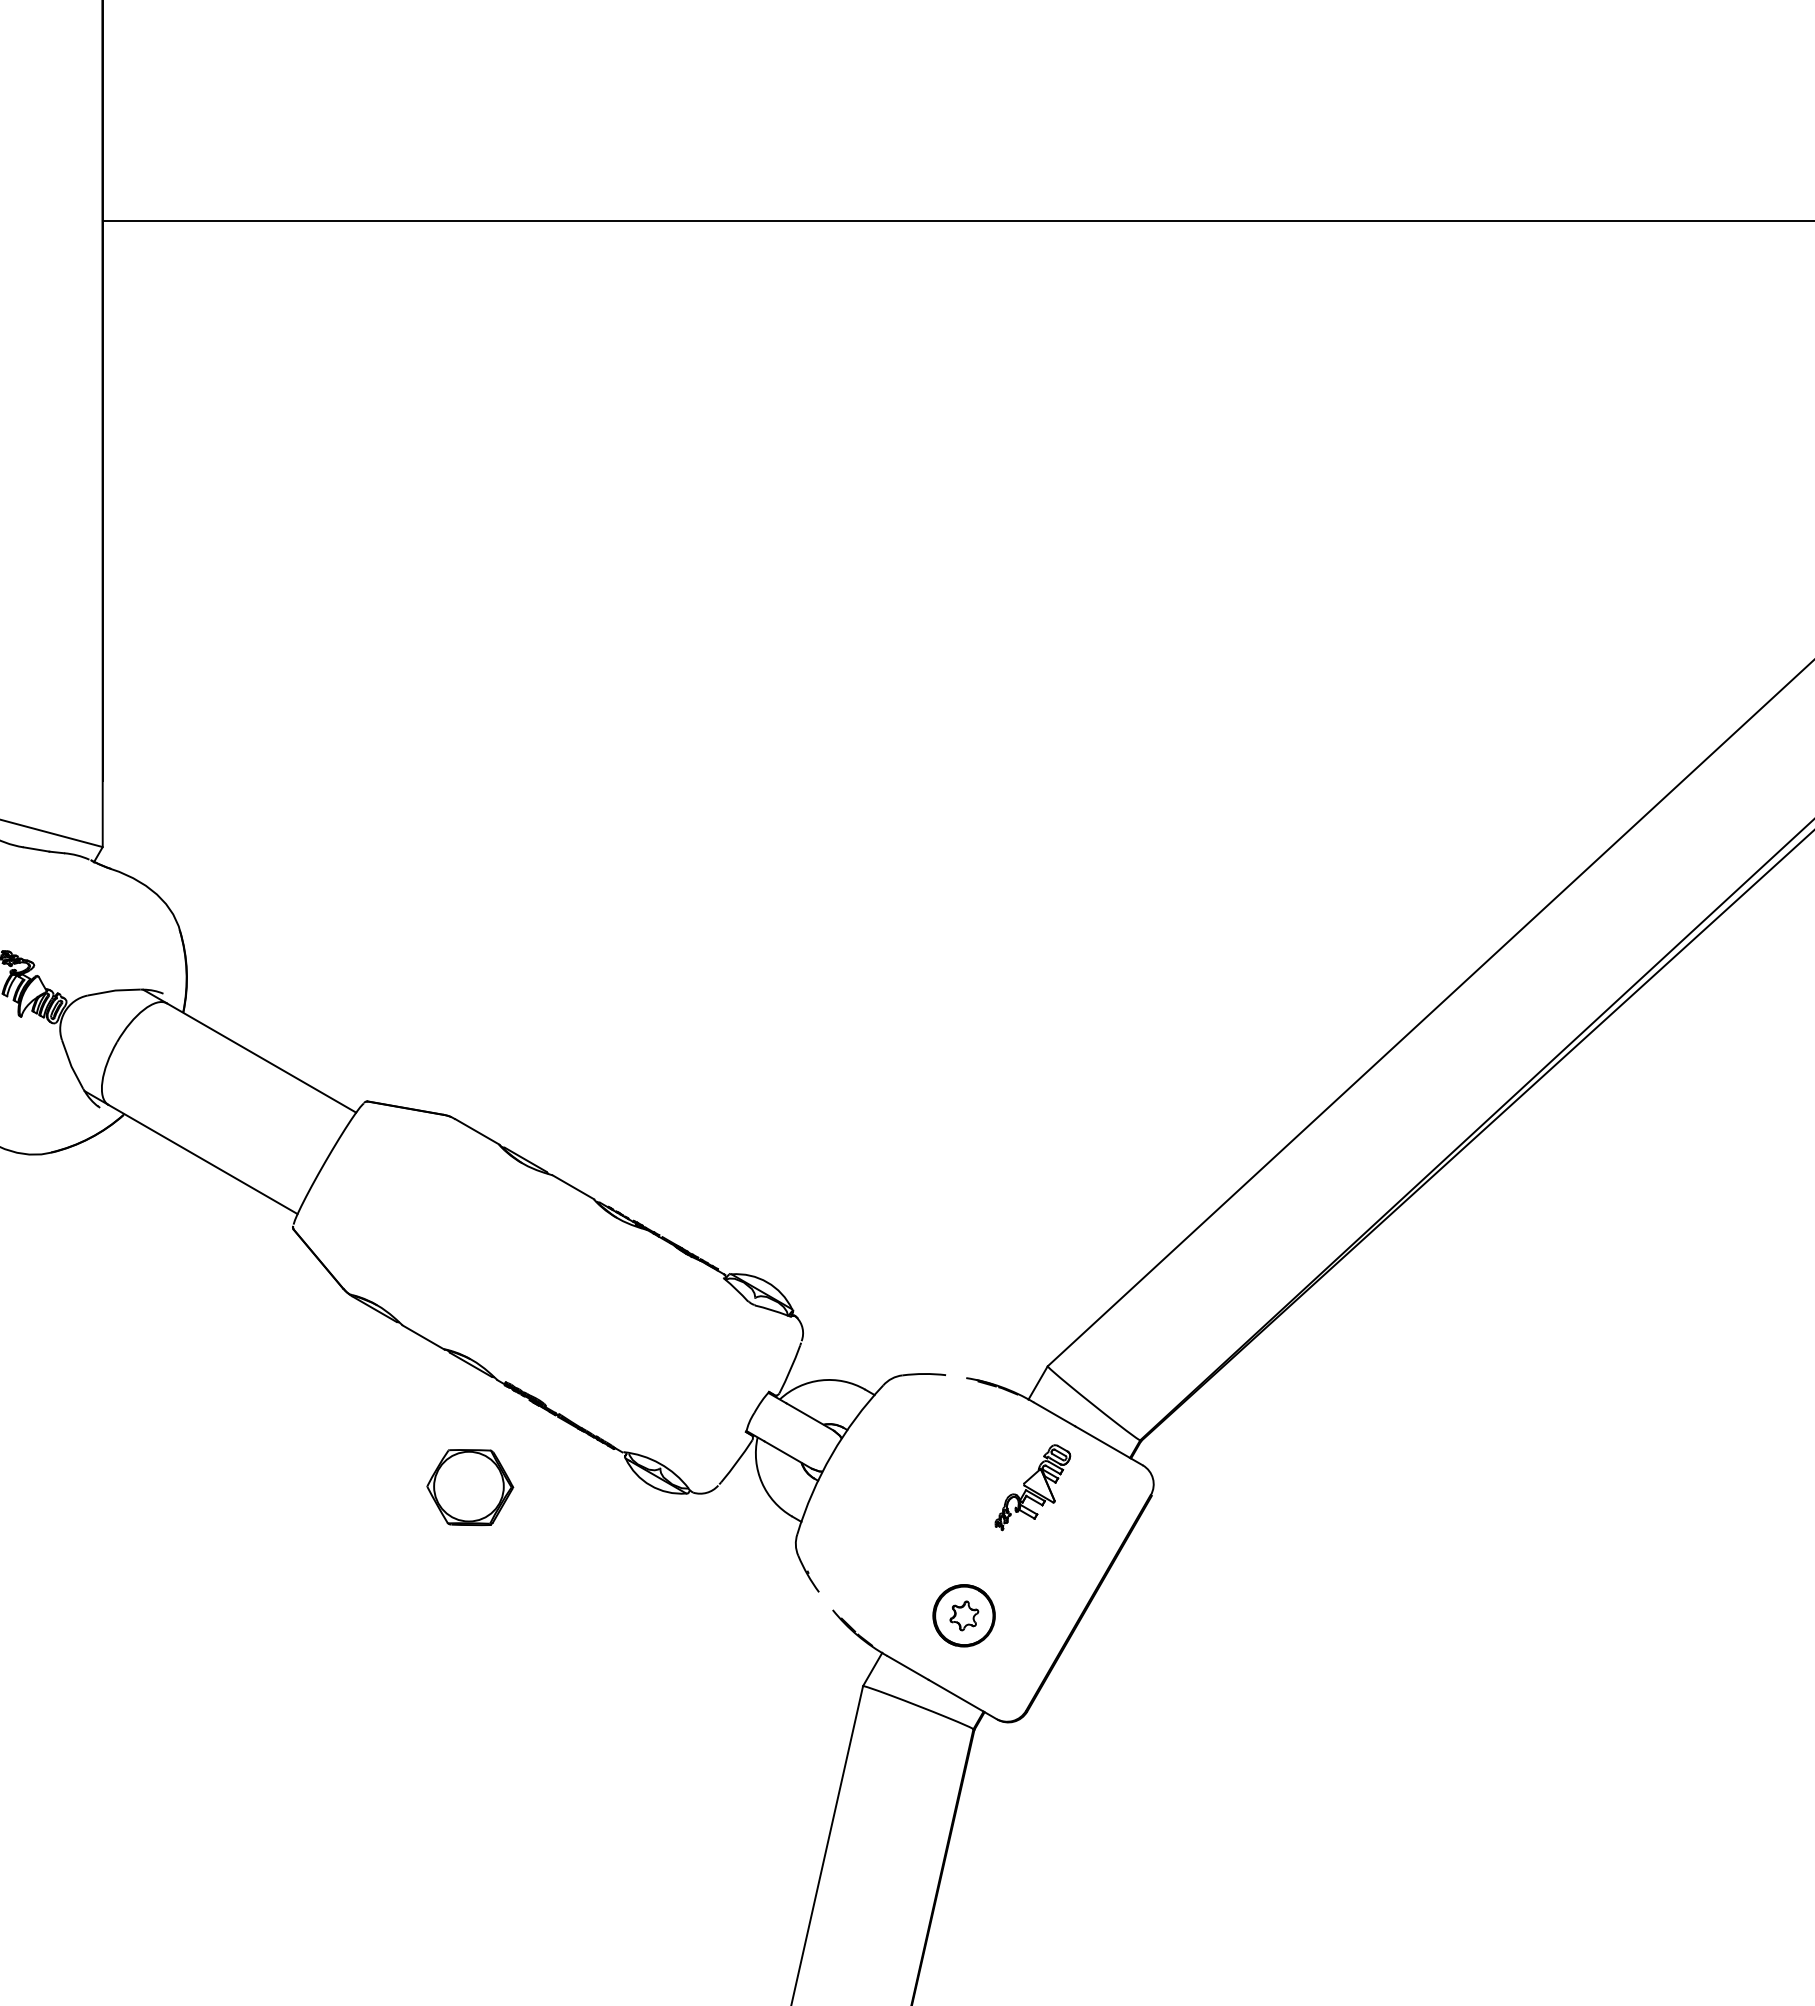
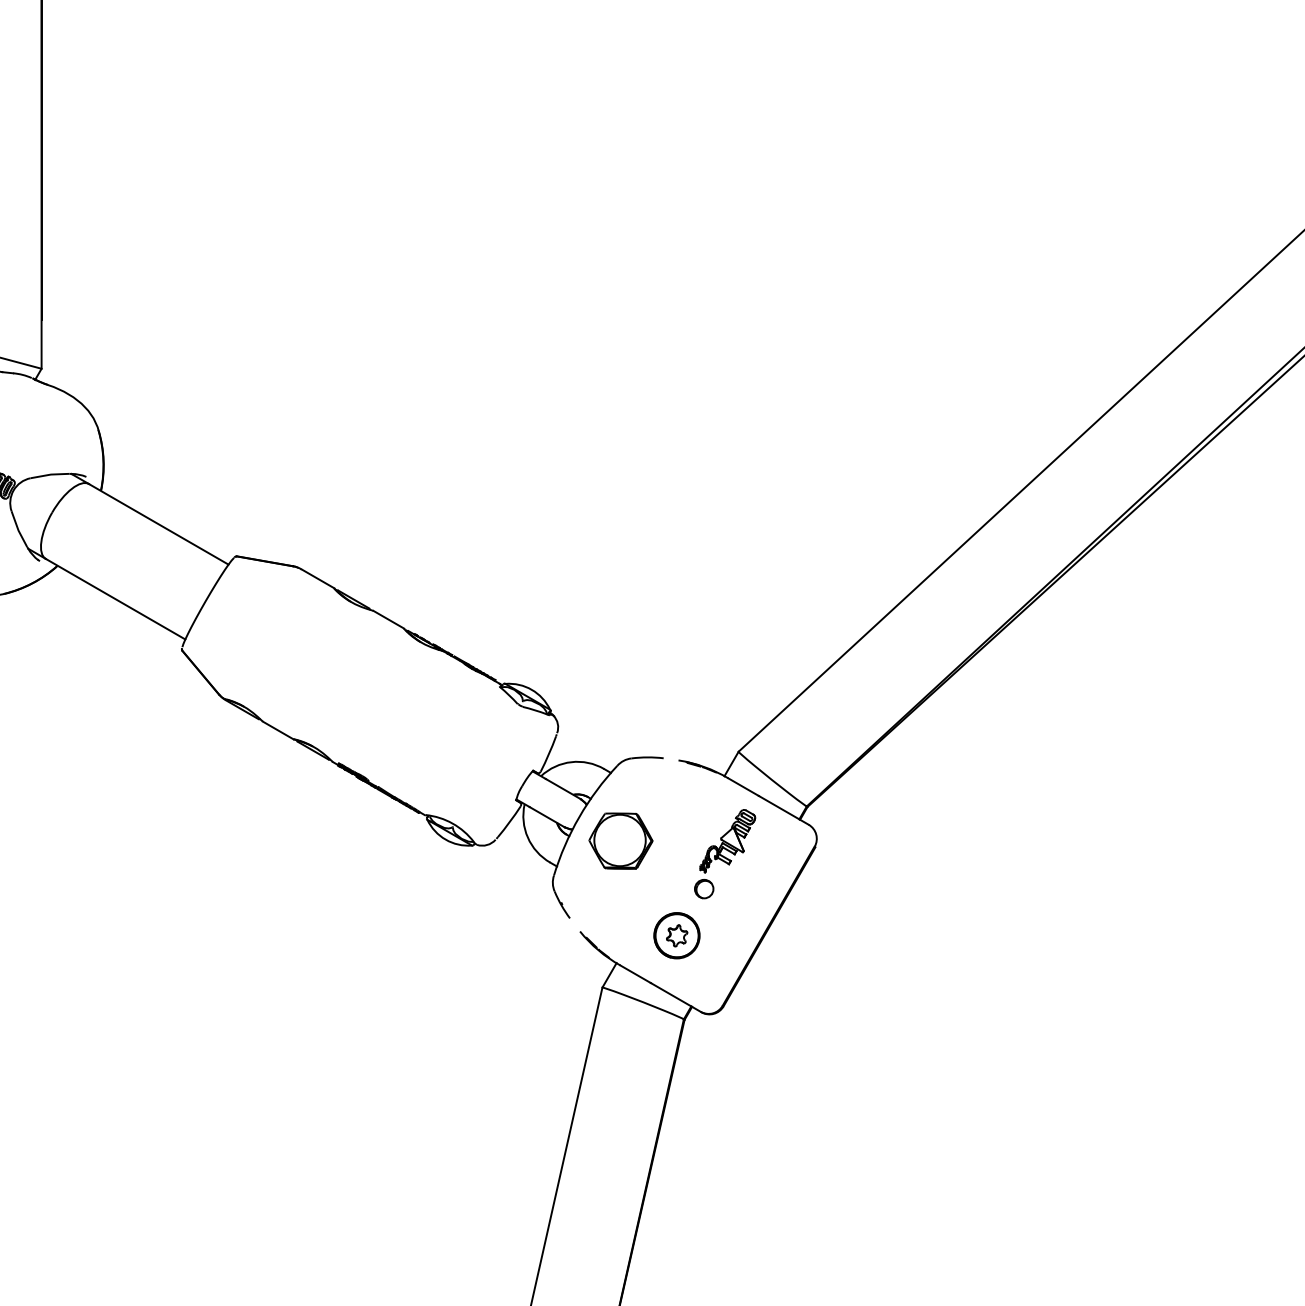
part: (470, 1487) -> (621, 841), moved
part: (1000, 1552) -> (703, 889), added

